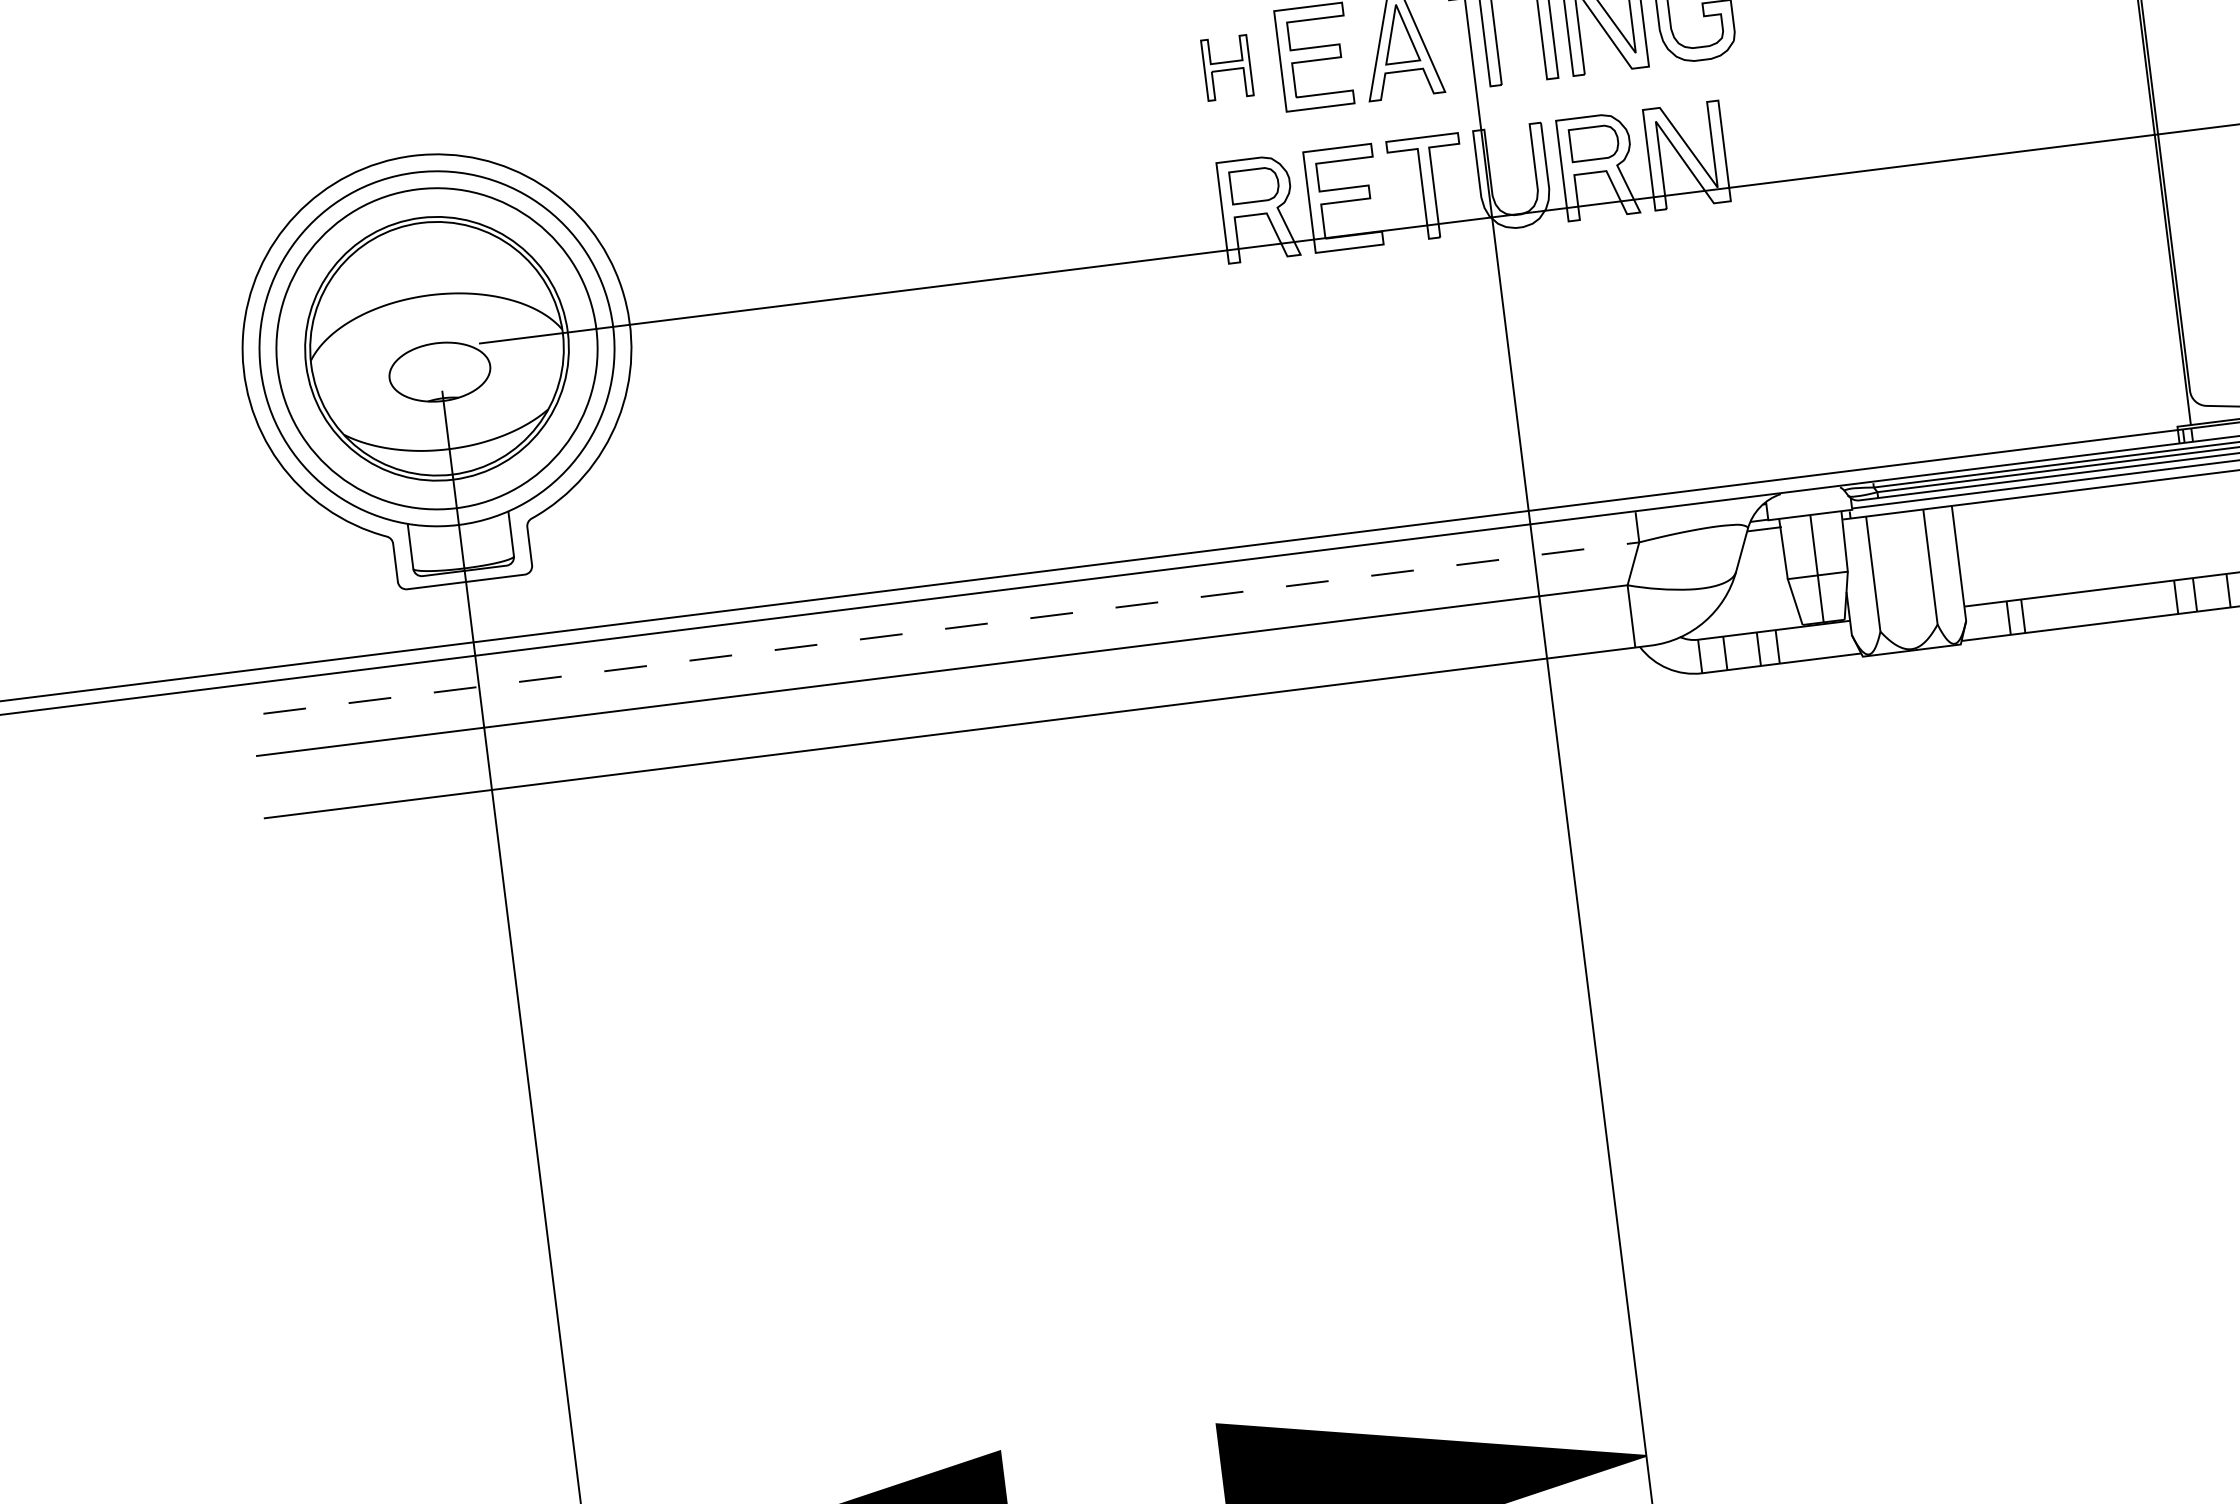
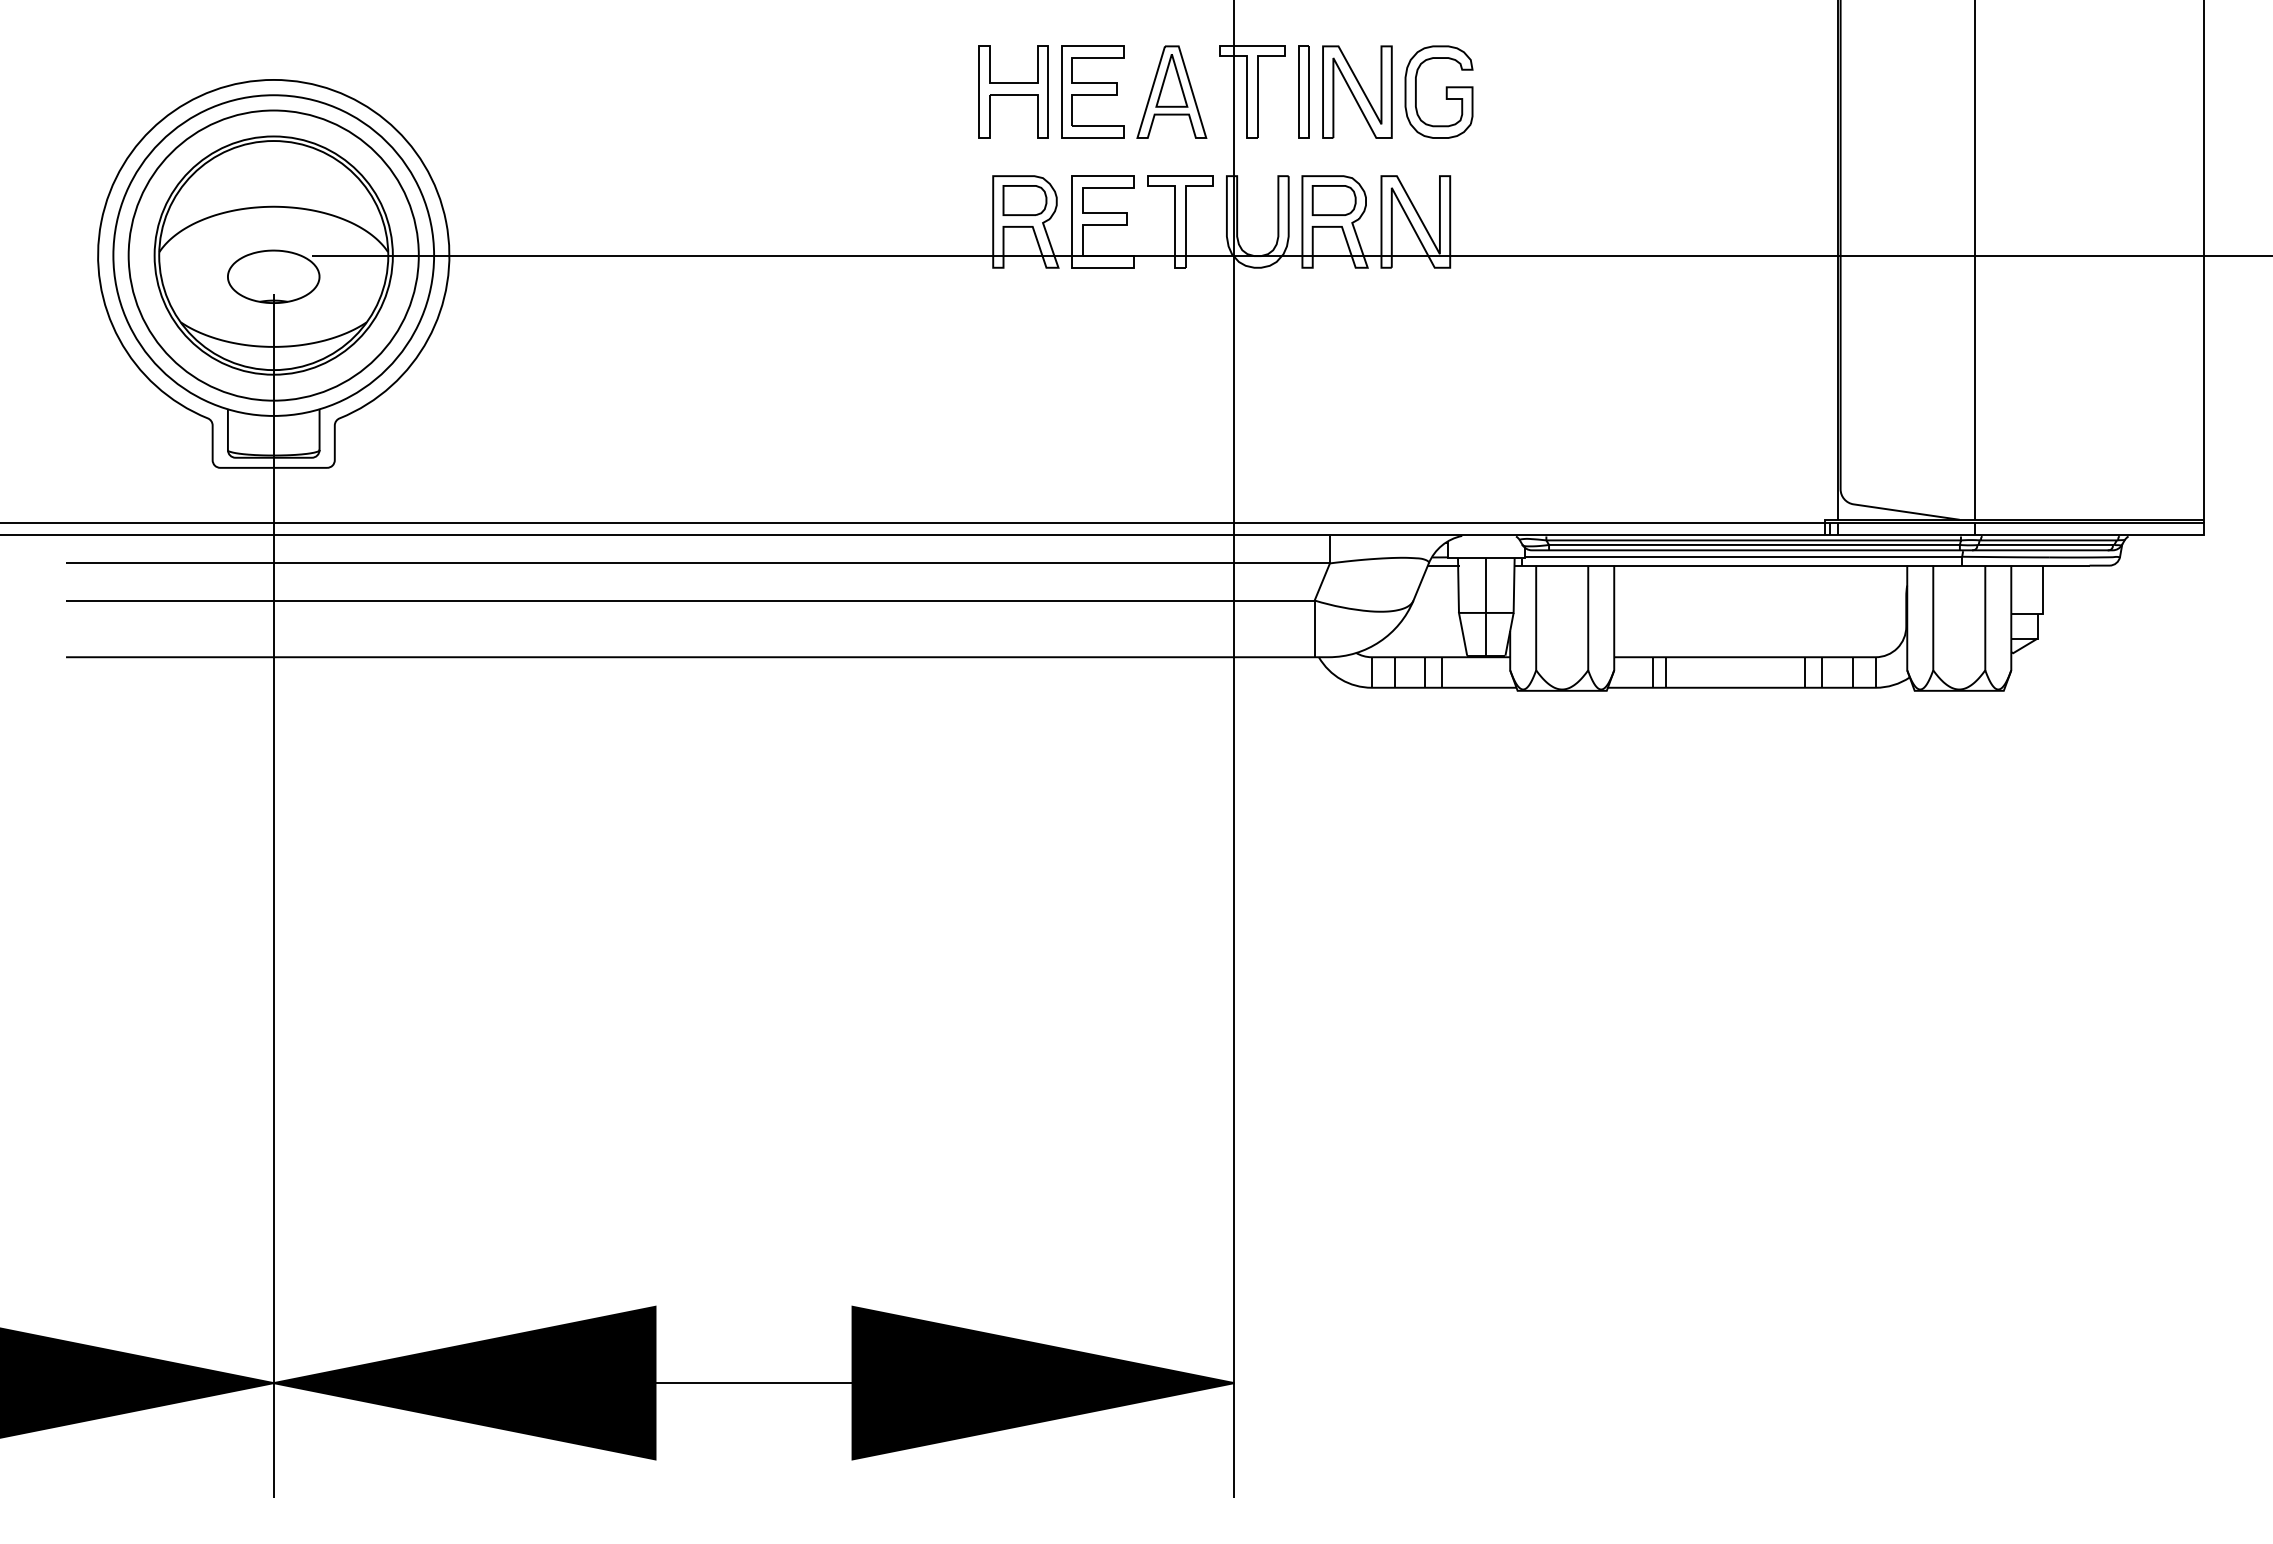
part: (1227, 67) -> (1013, 91), size x1.67
line: (961, 626) -> (712, 563), dashed -> solid

